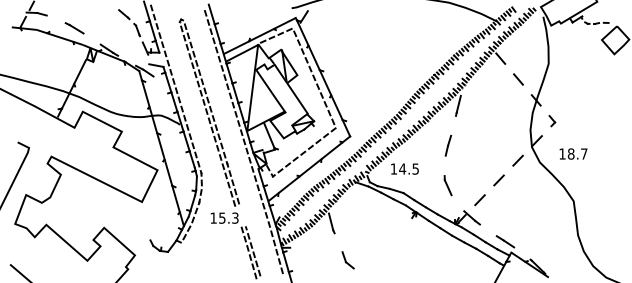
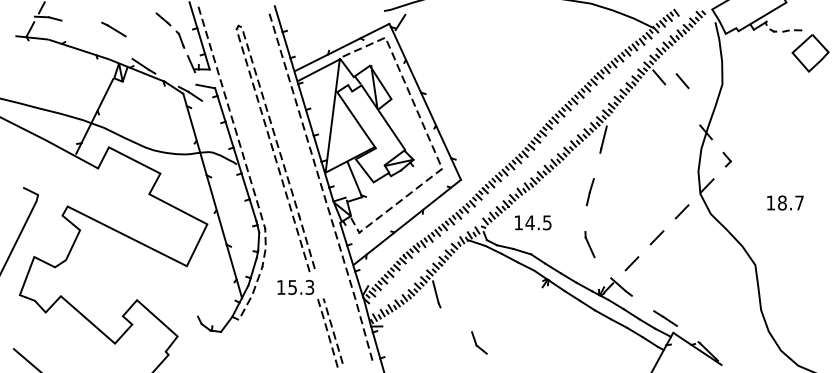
line: (74, 28) -> (113, 29), moved
line: (518, 79) -> (682, 81), moved
text: (573, 153) -> (785, 202), moved
part: (347, 260) -> (478, 343), moved

